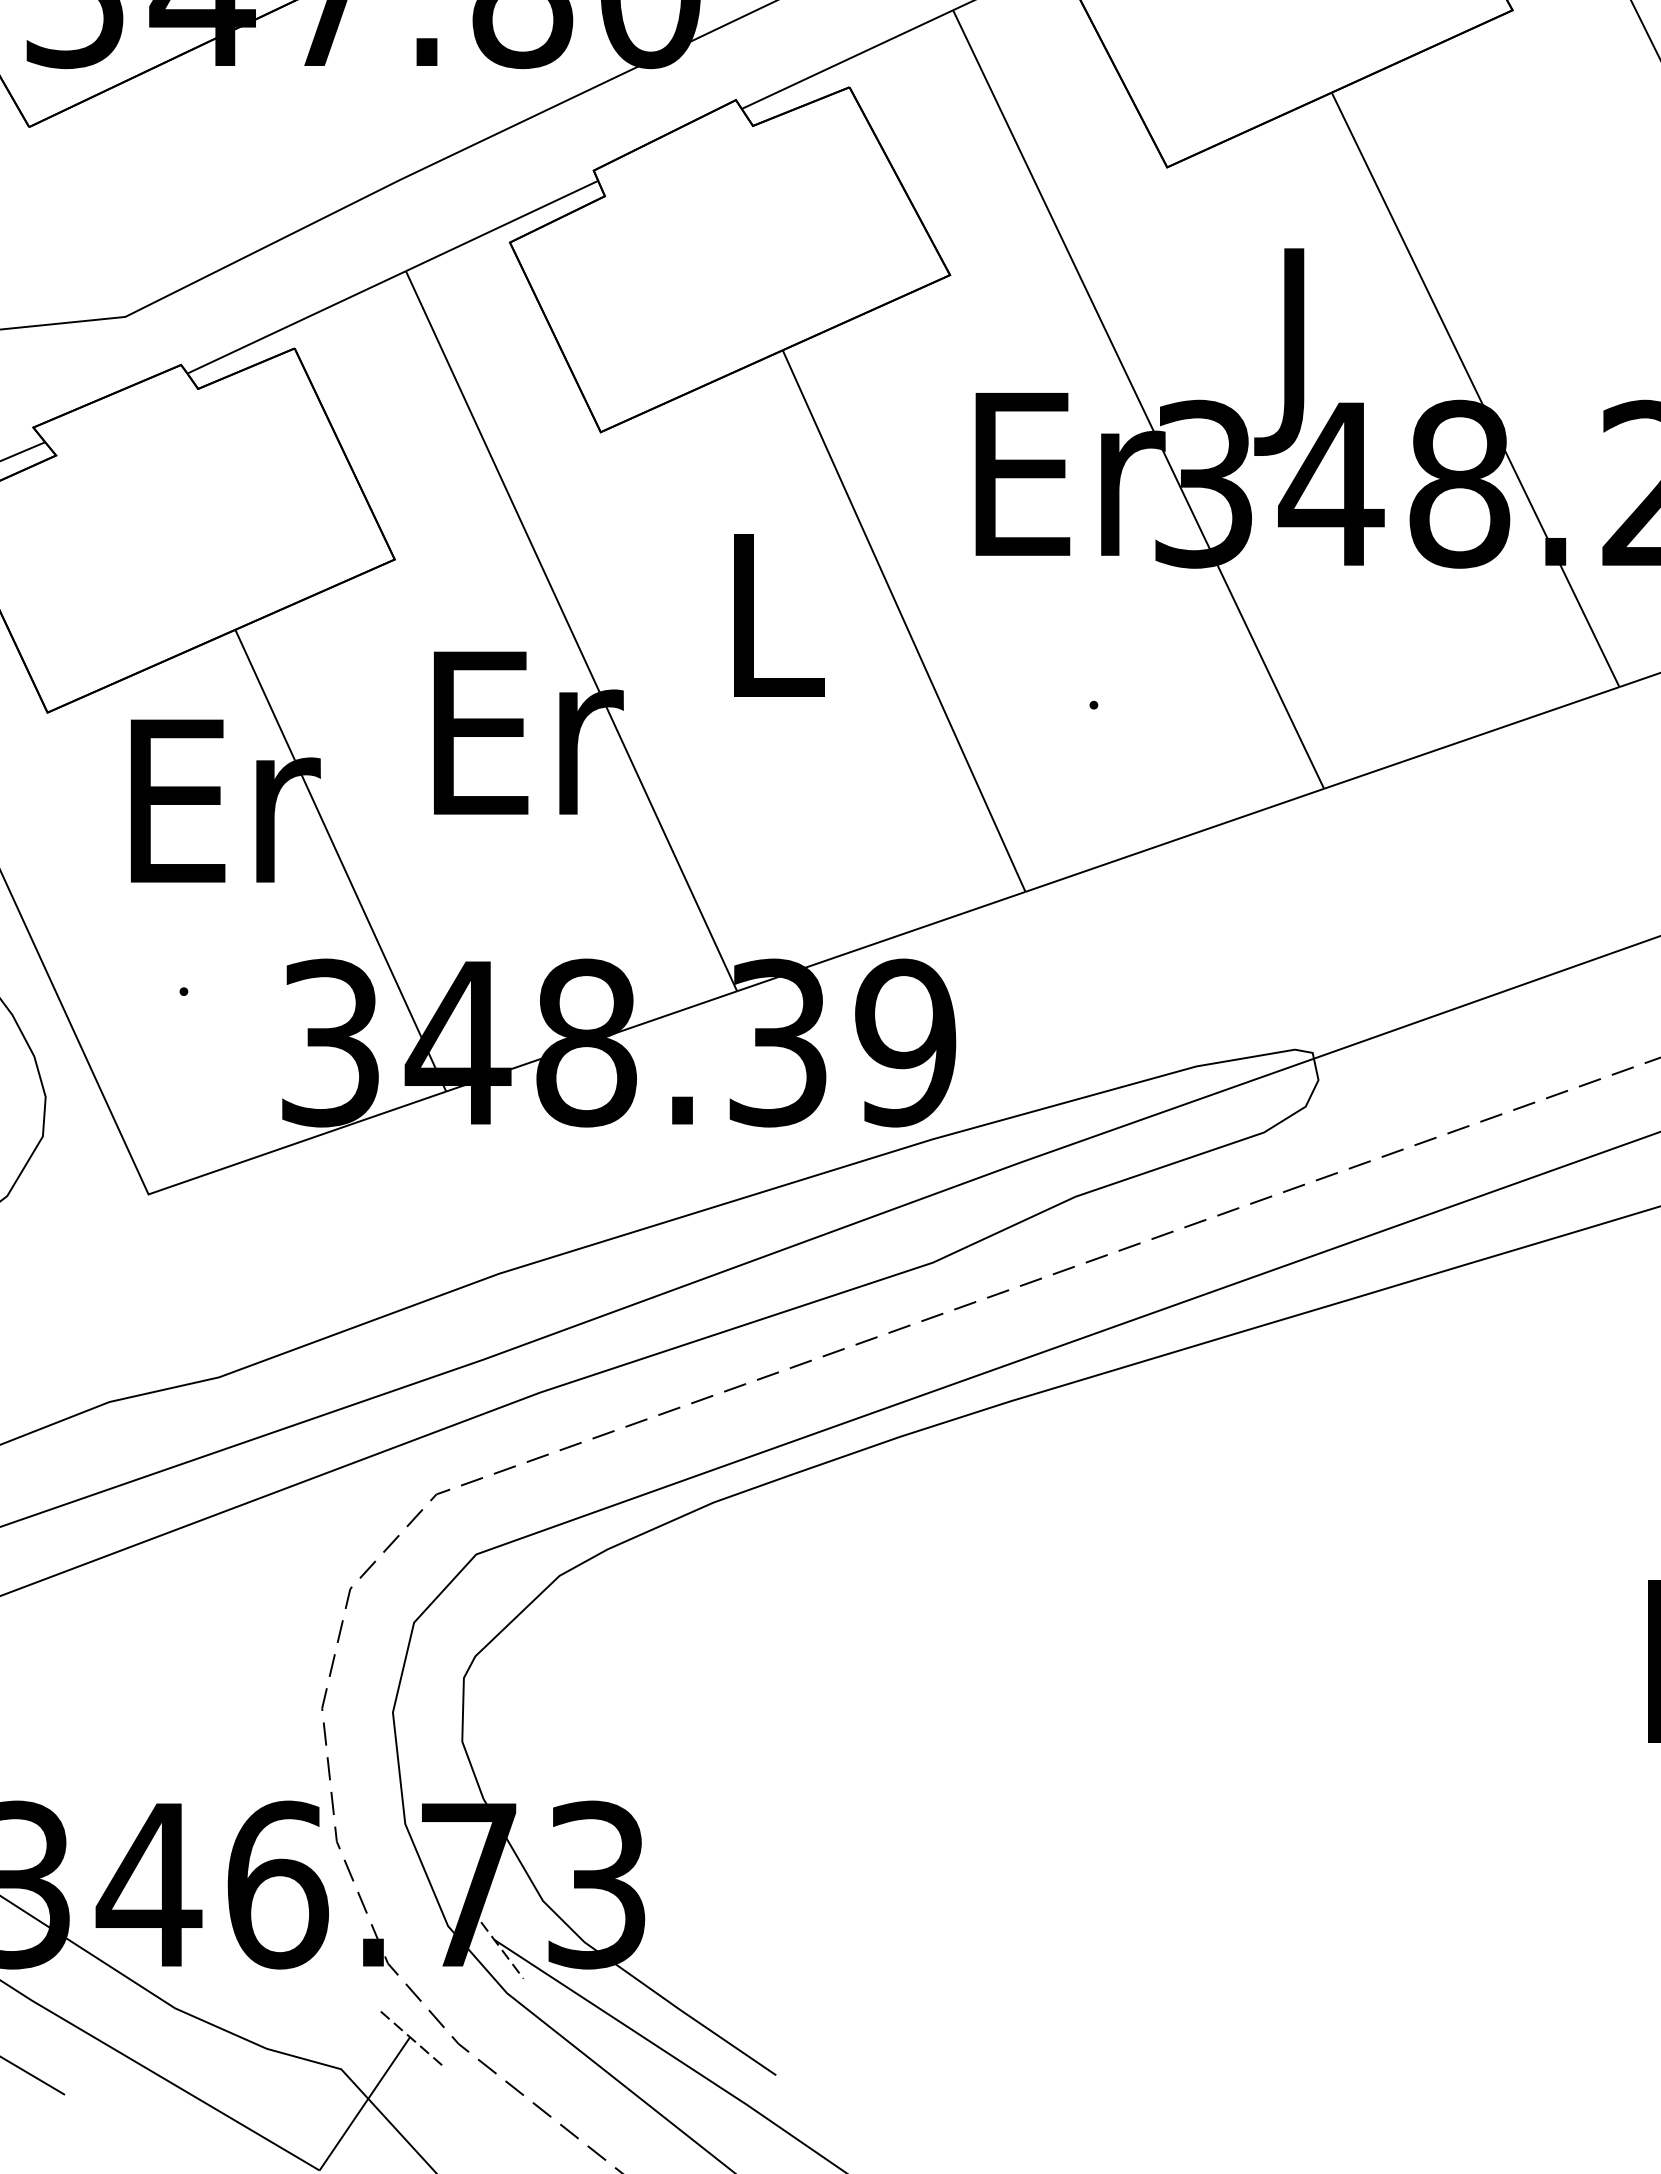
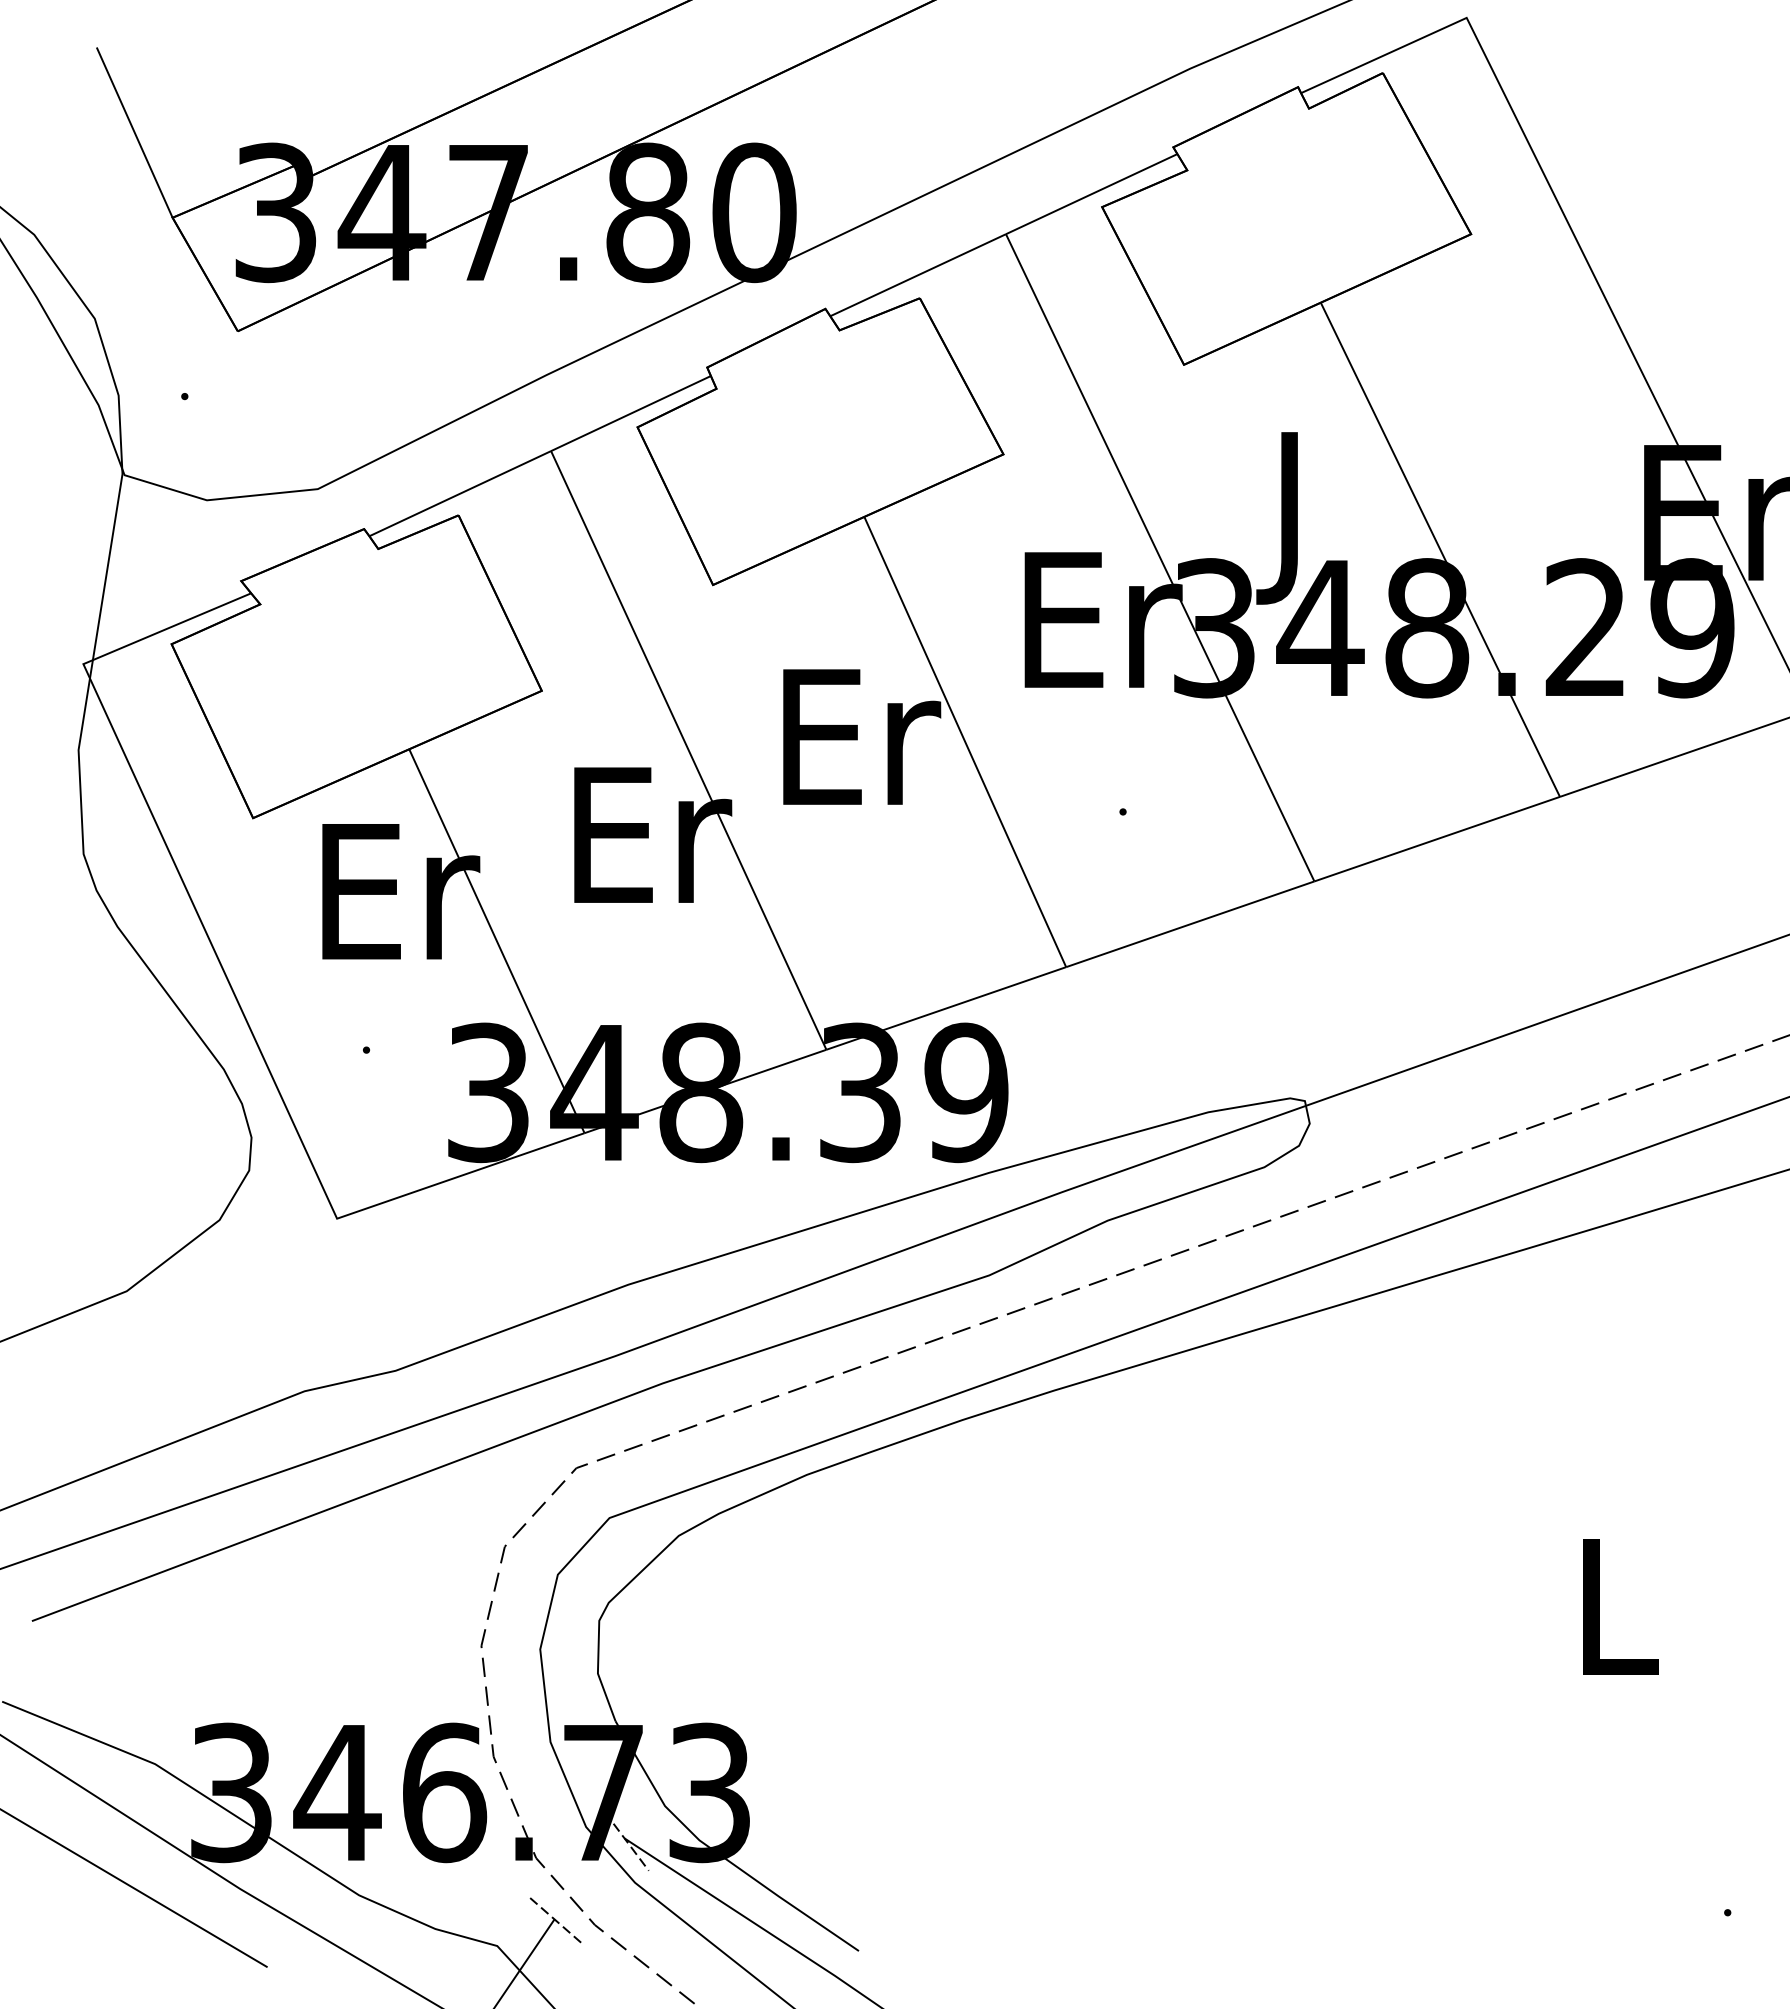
text: (780, 614) -> (862, 736), L -> Er

